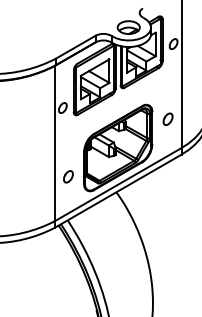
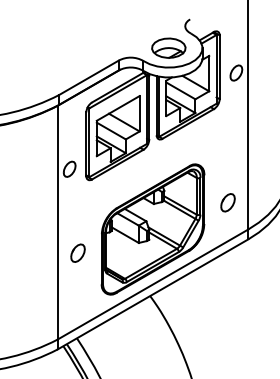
part: (167, 118) -> (227, 201), moved
part: (68, 176) -> (78, 252), moved

